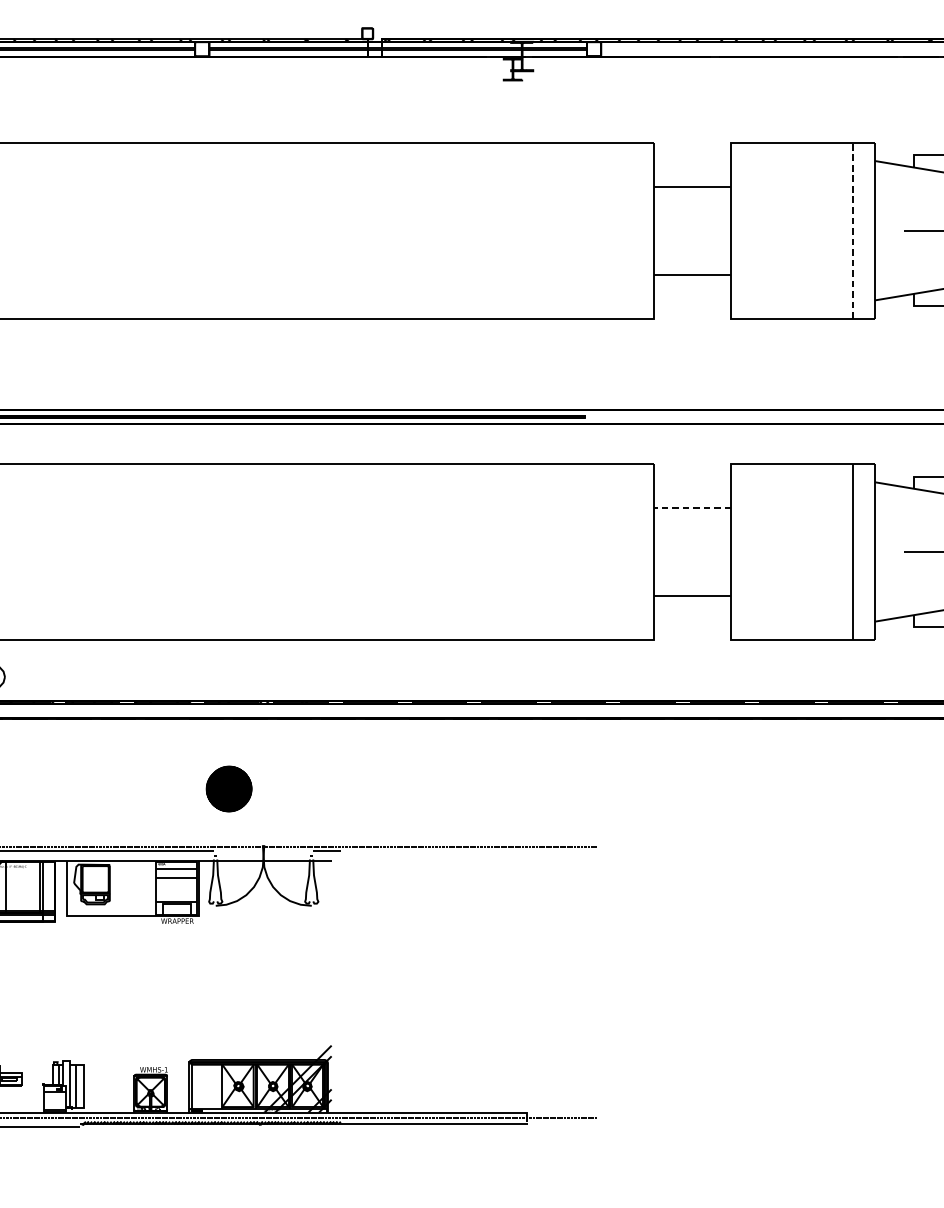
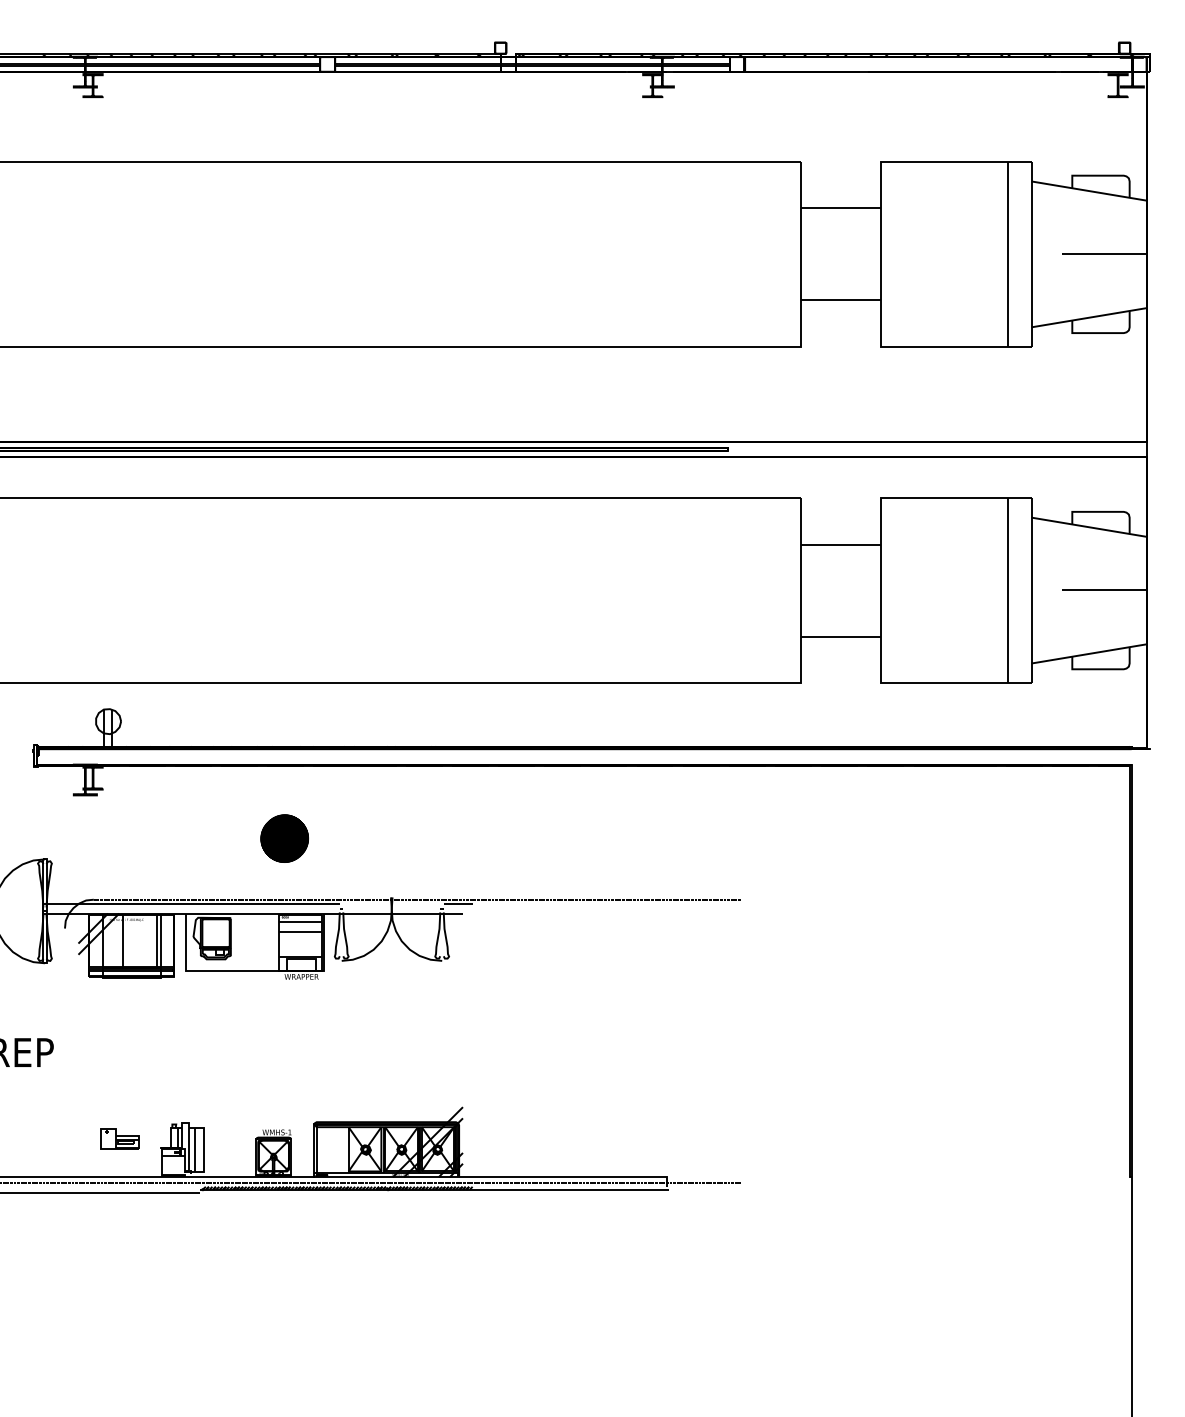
line: (852, 229) -> (1008, 253), dashed -> solid
line: (692, 507) -> (840, 544), dashed -> solid
part: (228, 788) -> (284, 838), moved

